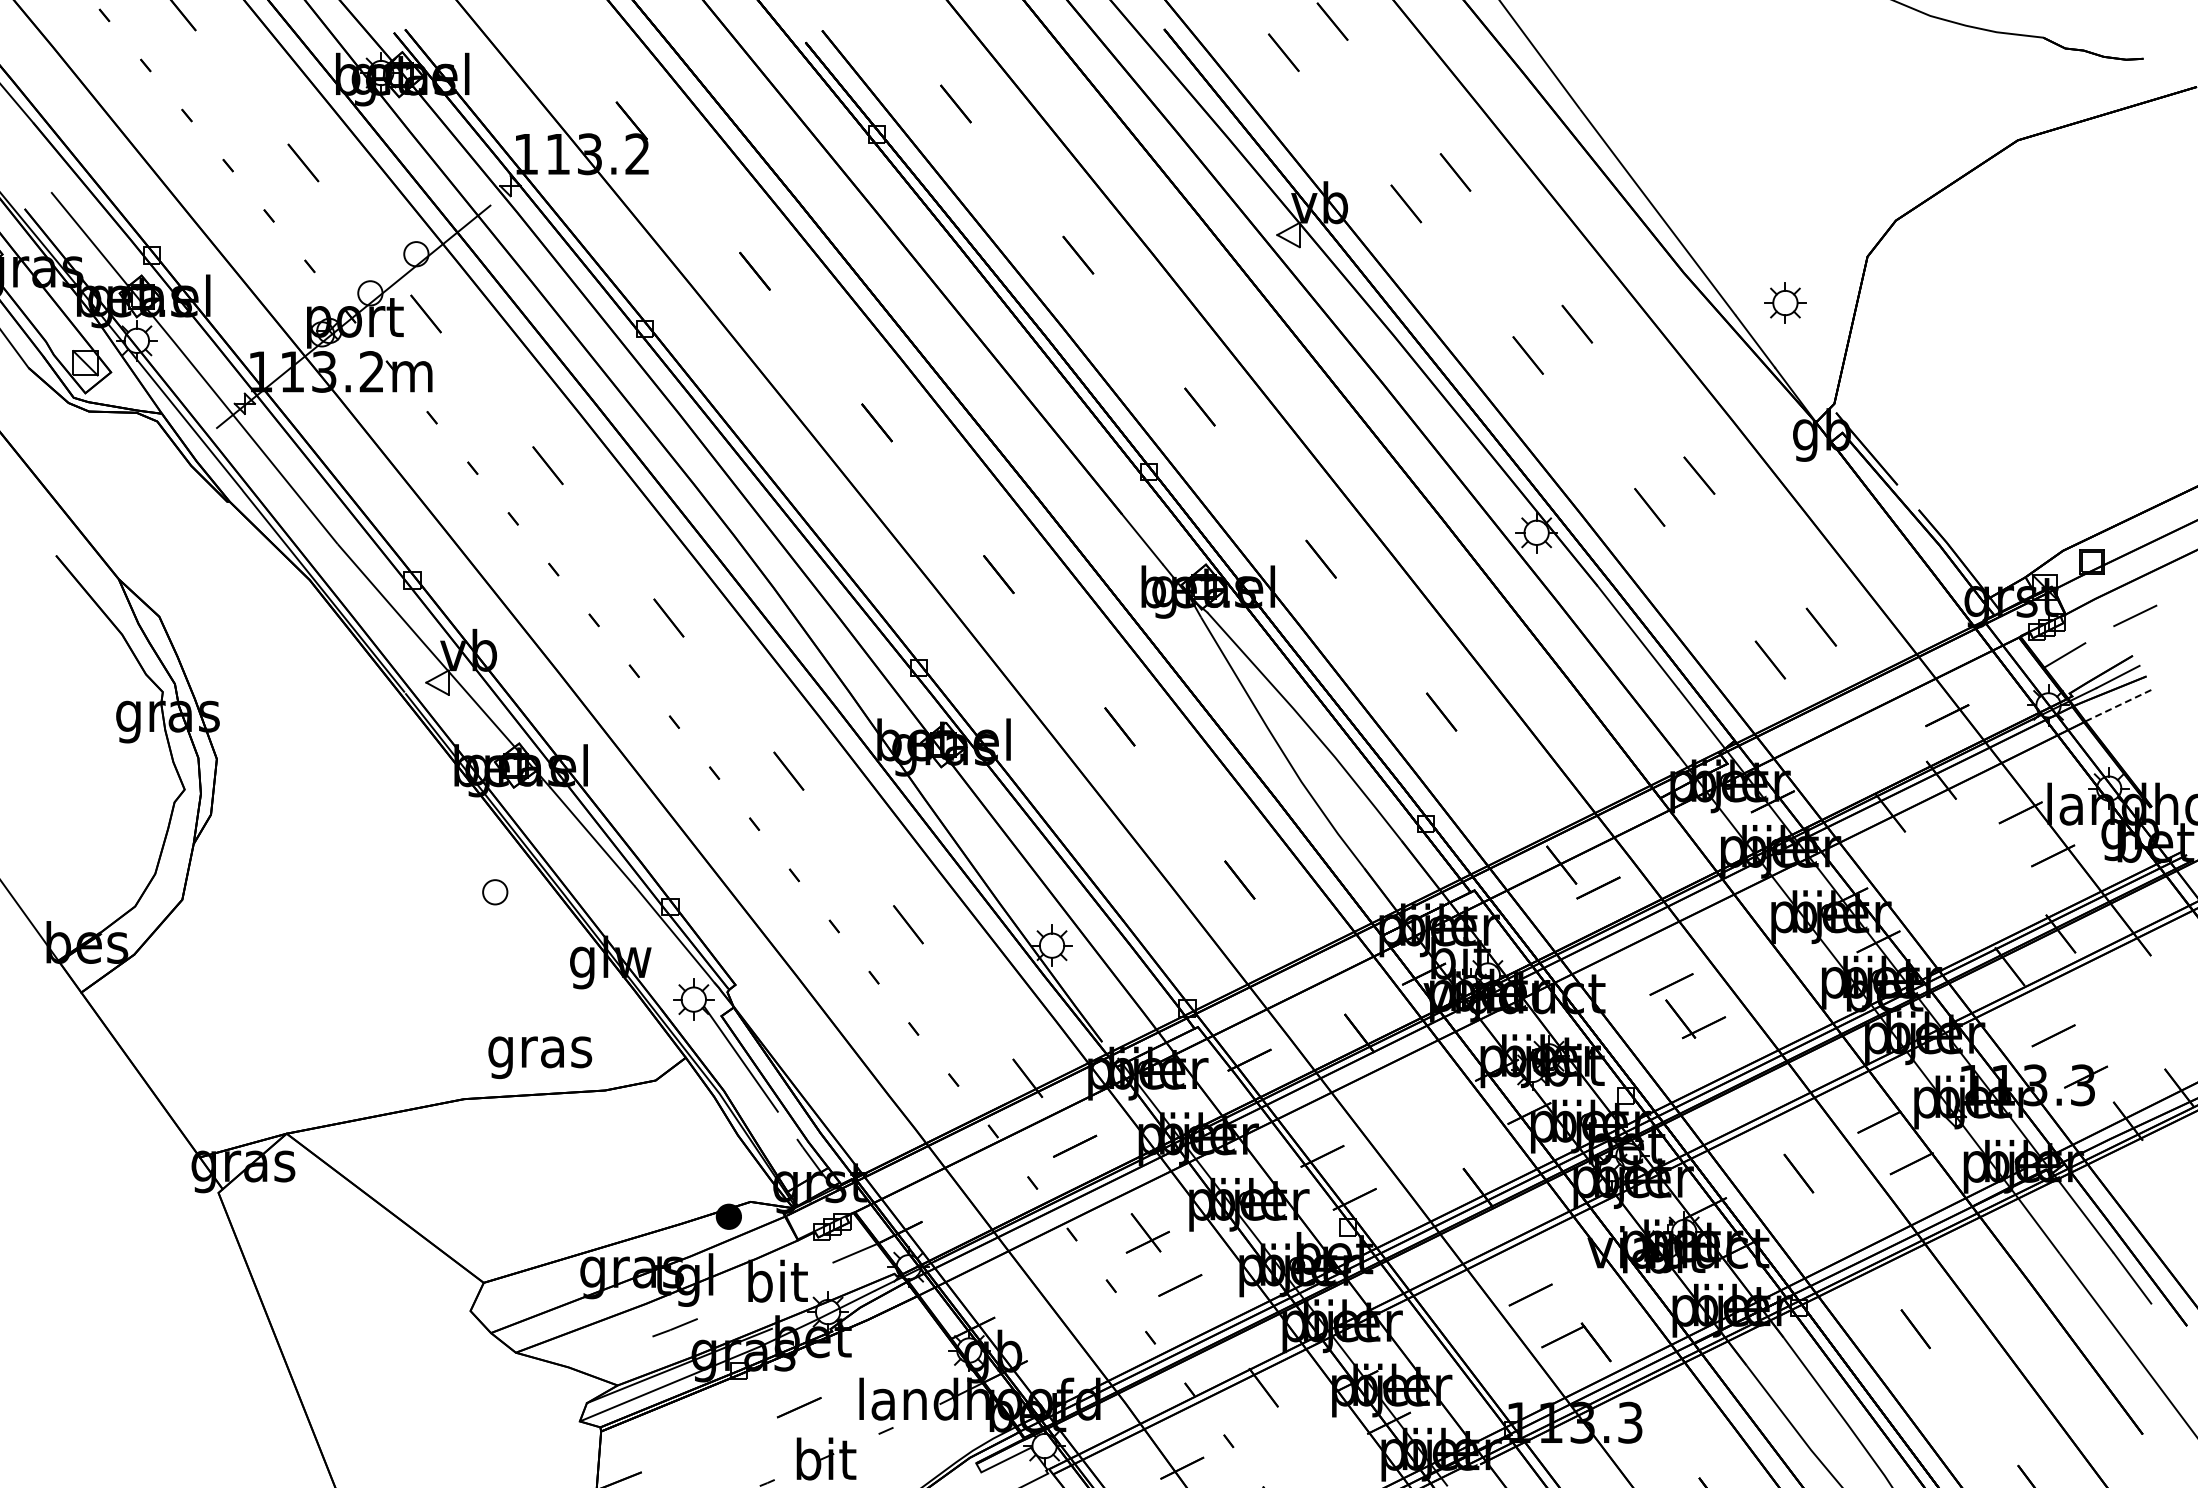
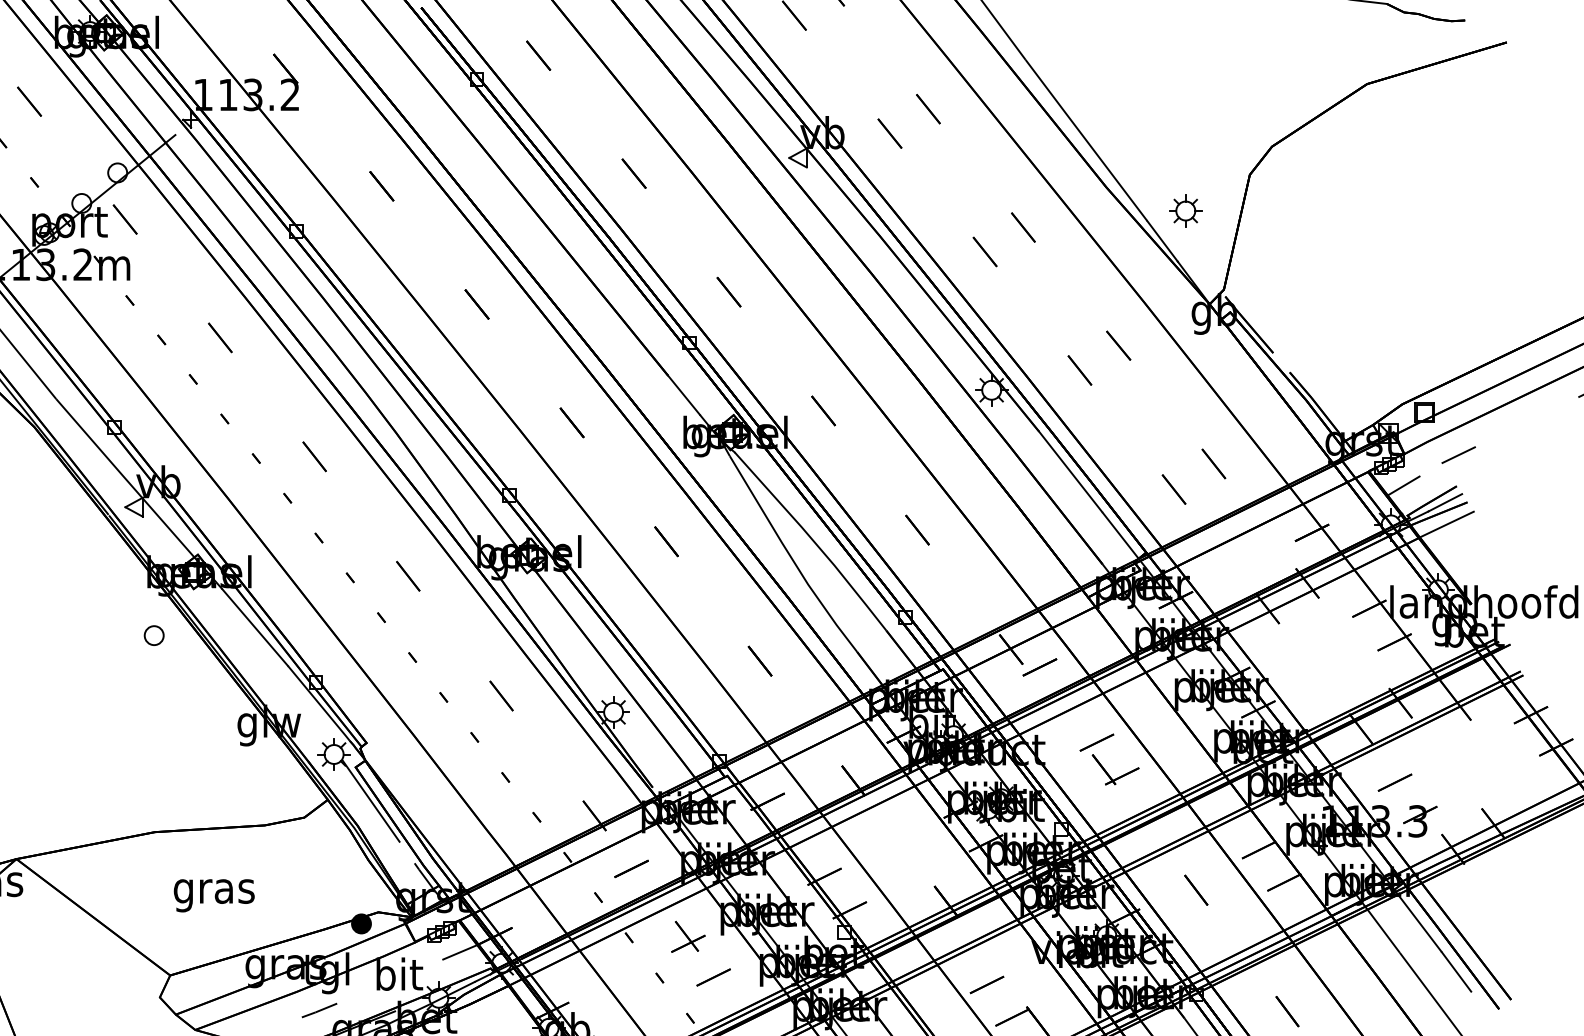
line: (2120, 704) -> (1447, 524), dashed -> solid
part: (495, 892) -> (154, 635), moved
text: (540, 1057) -> (214, 895), moved

